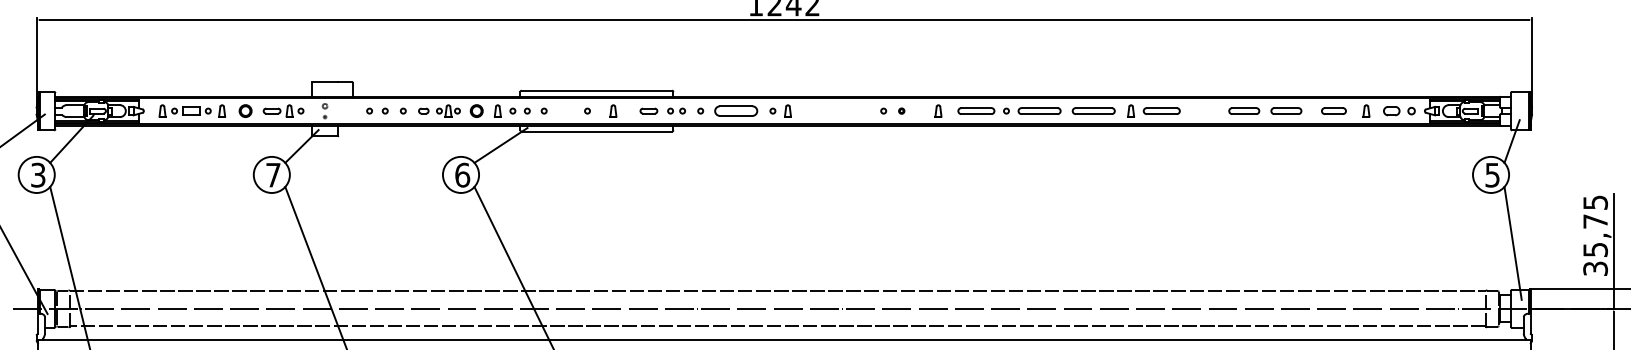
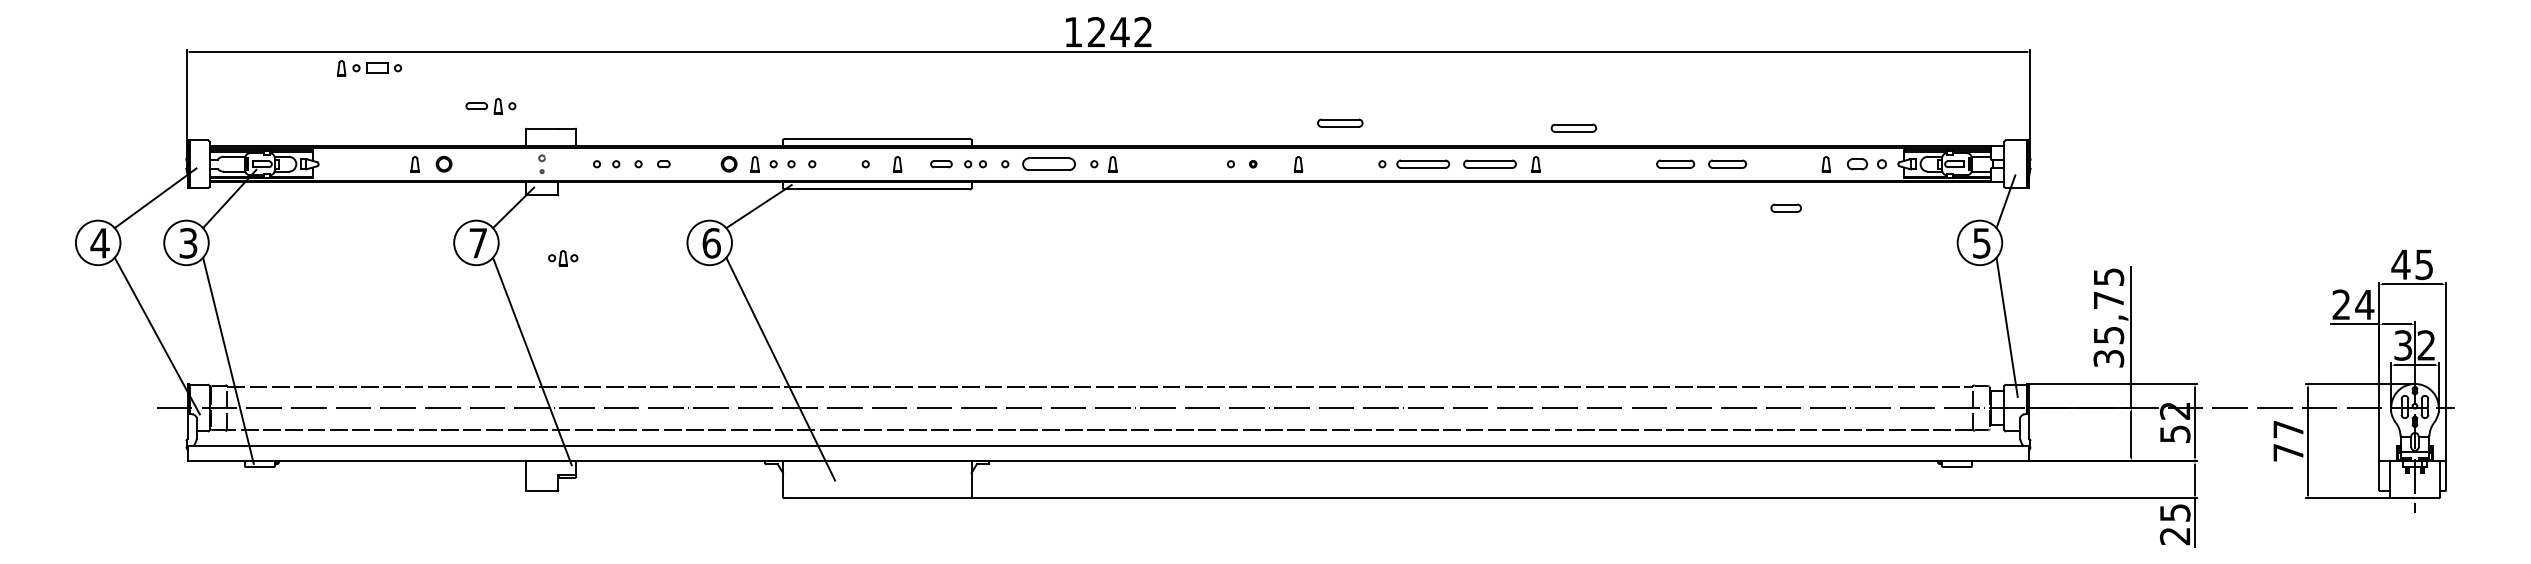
part: (976, 110) -> (1340, 122), moved
part: (1161, 110) -> (1573, 127), moved
part: (1333, 110) -> (1785, 207), moved
part: (185, 111) -> (369, 68), moved
part: (283, 111) -> (490, 106), moved
part: (448, 111) -> (563, 258), moved

